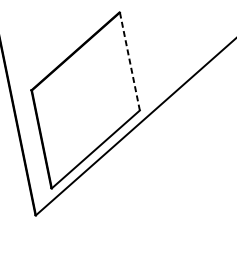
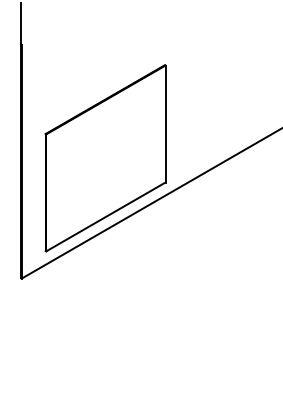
line: (129, 61) -> (165, 123), dashed -> solid

